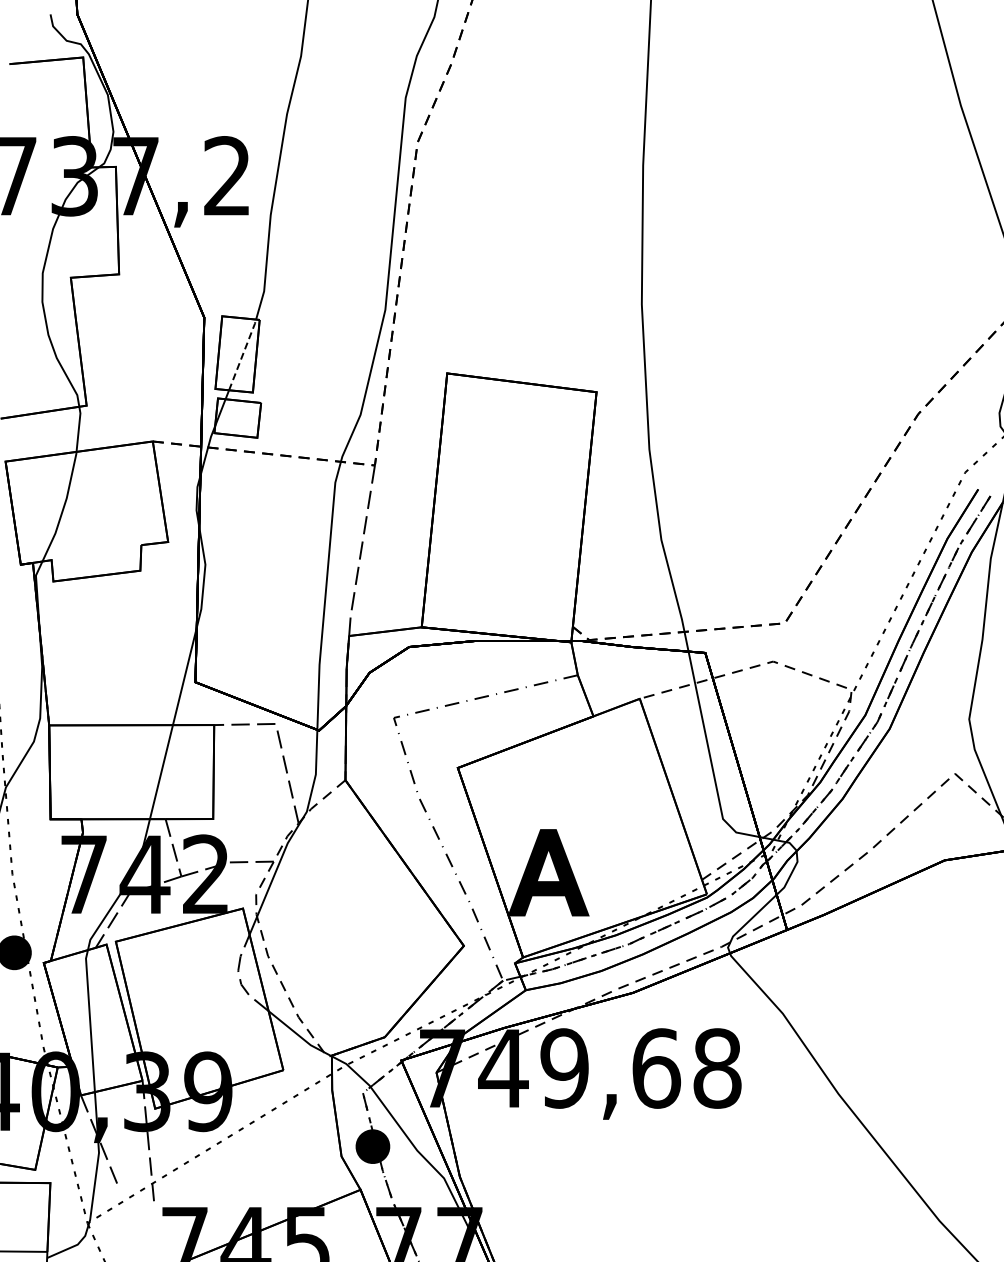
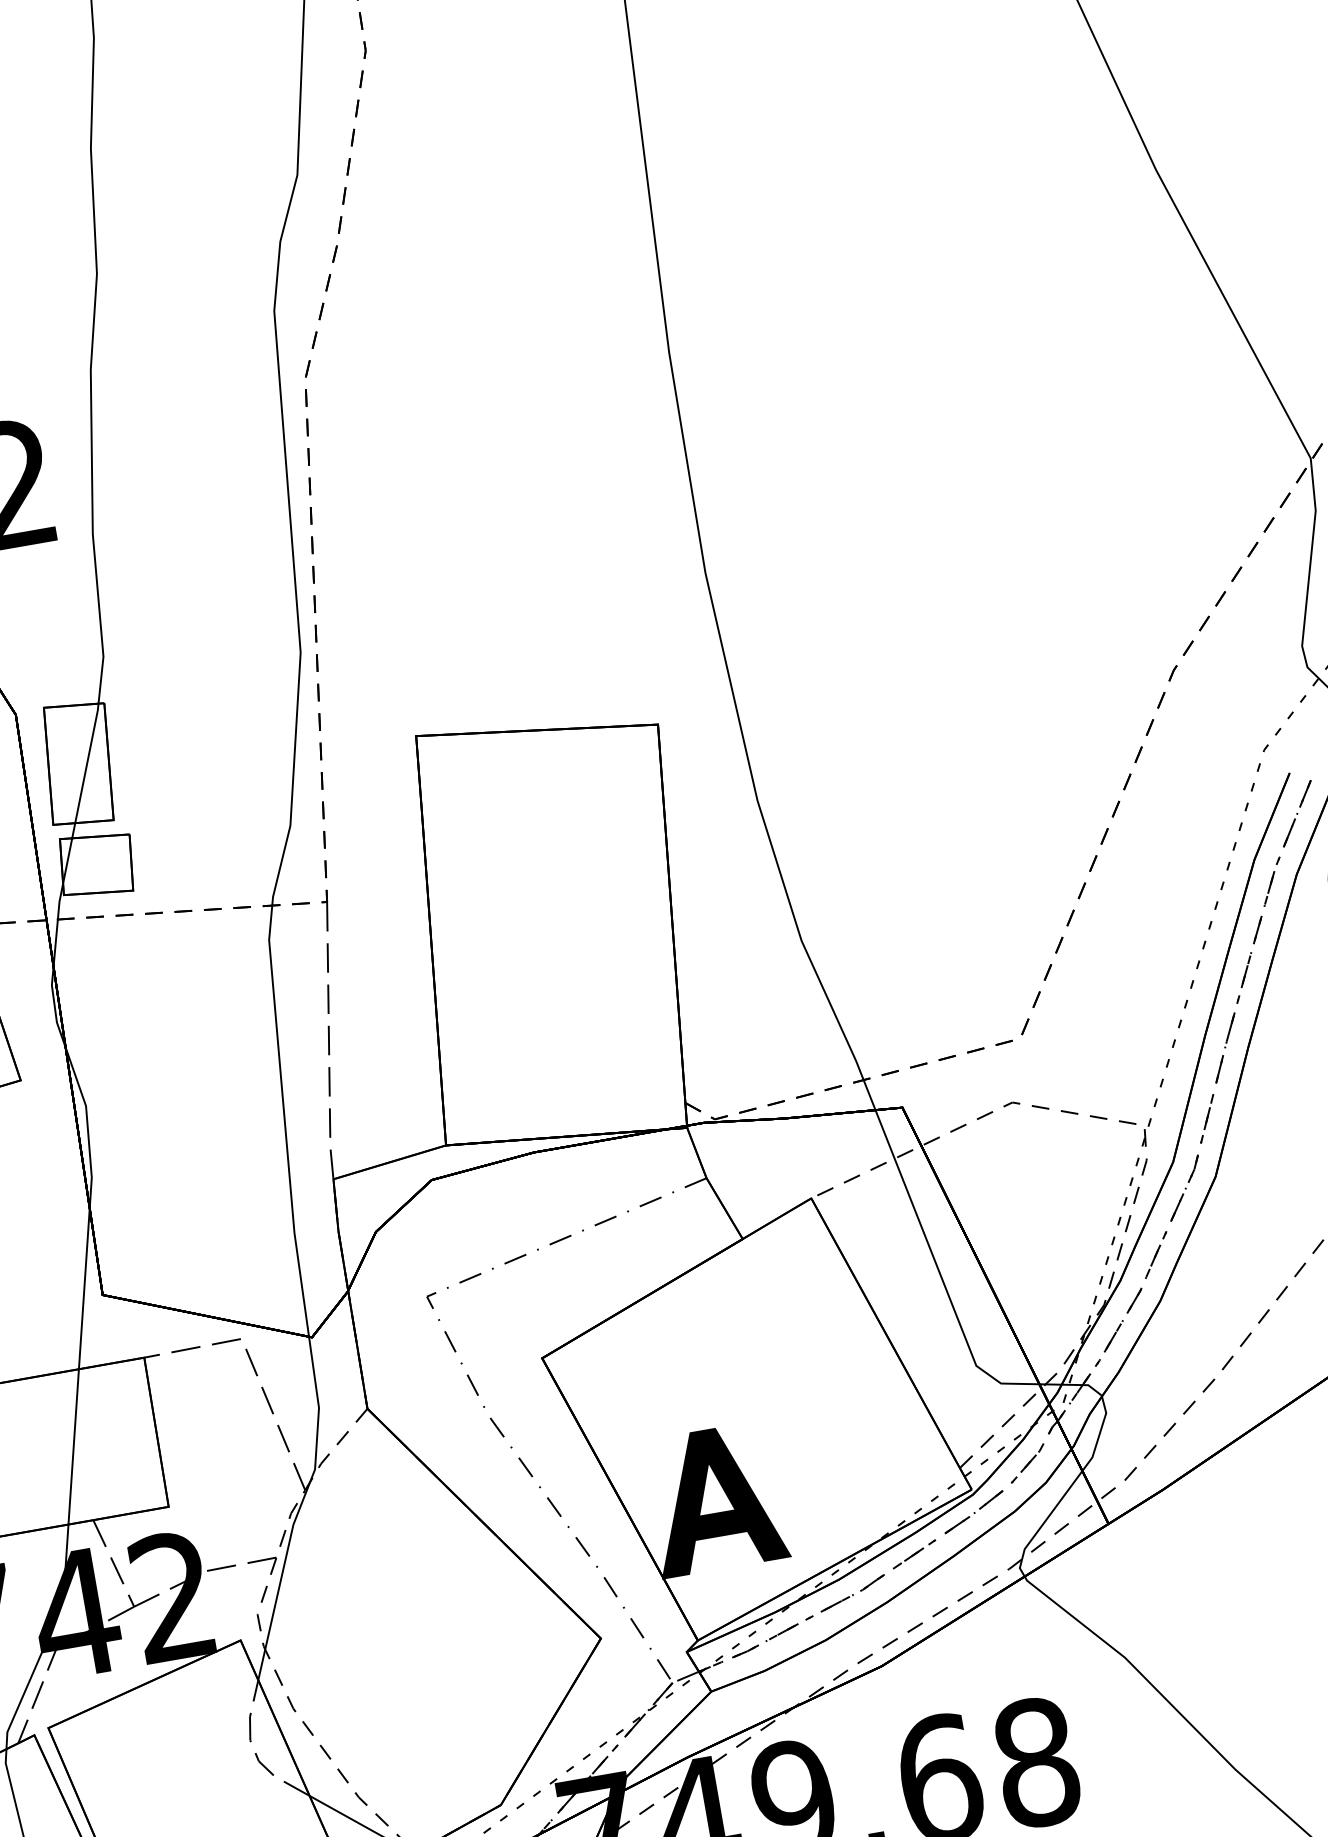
line: (243, 354) -> (88, 762), dashed -> solid

